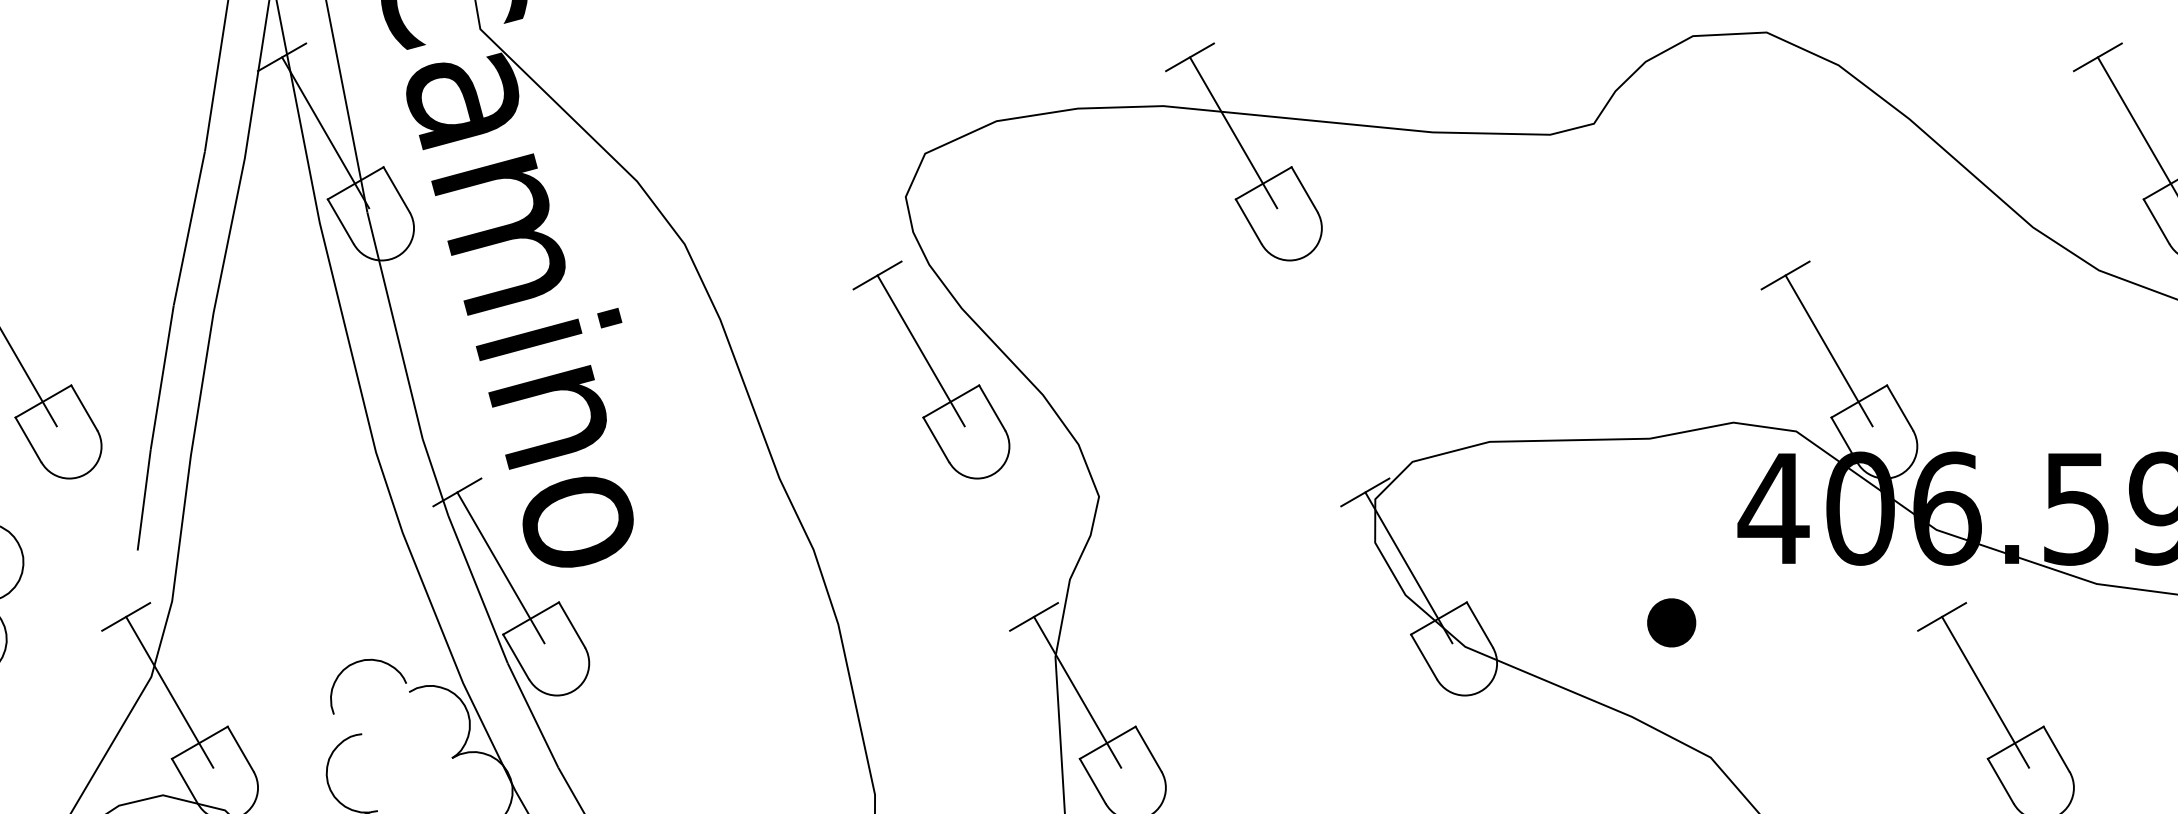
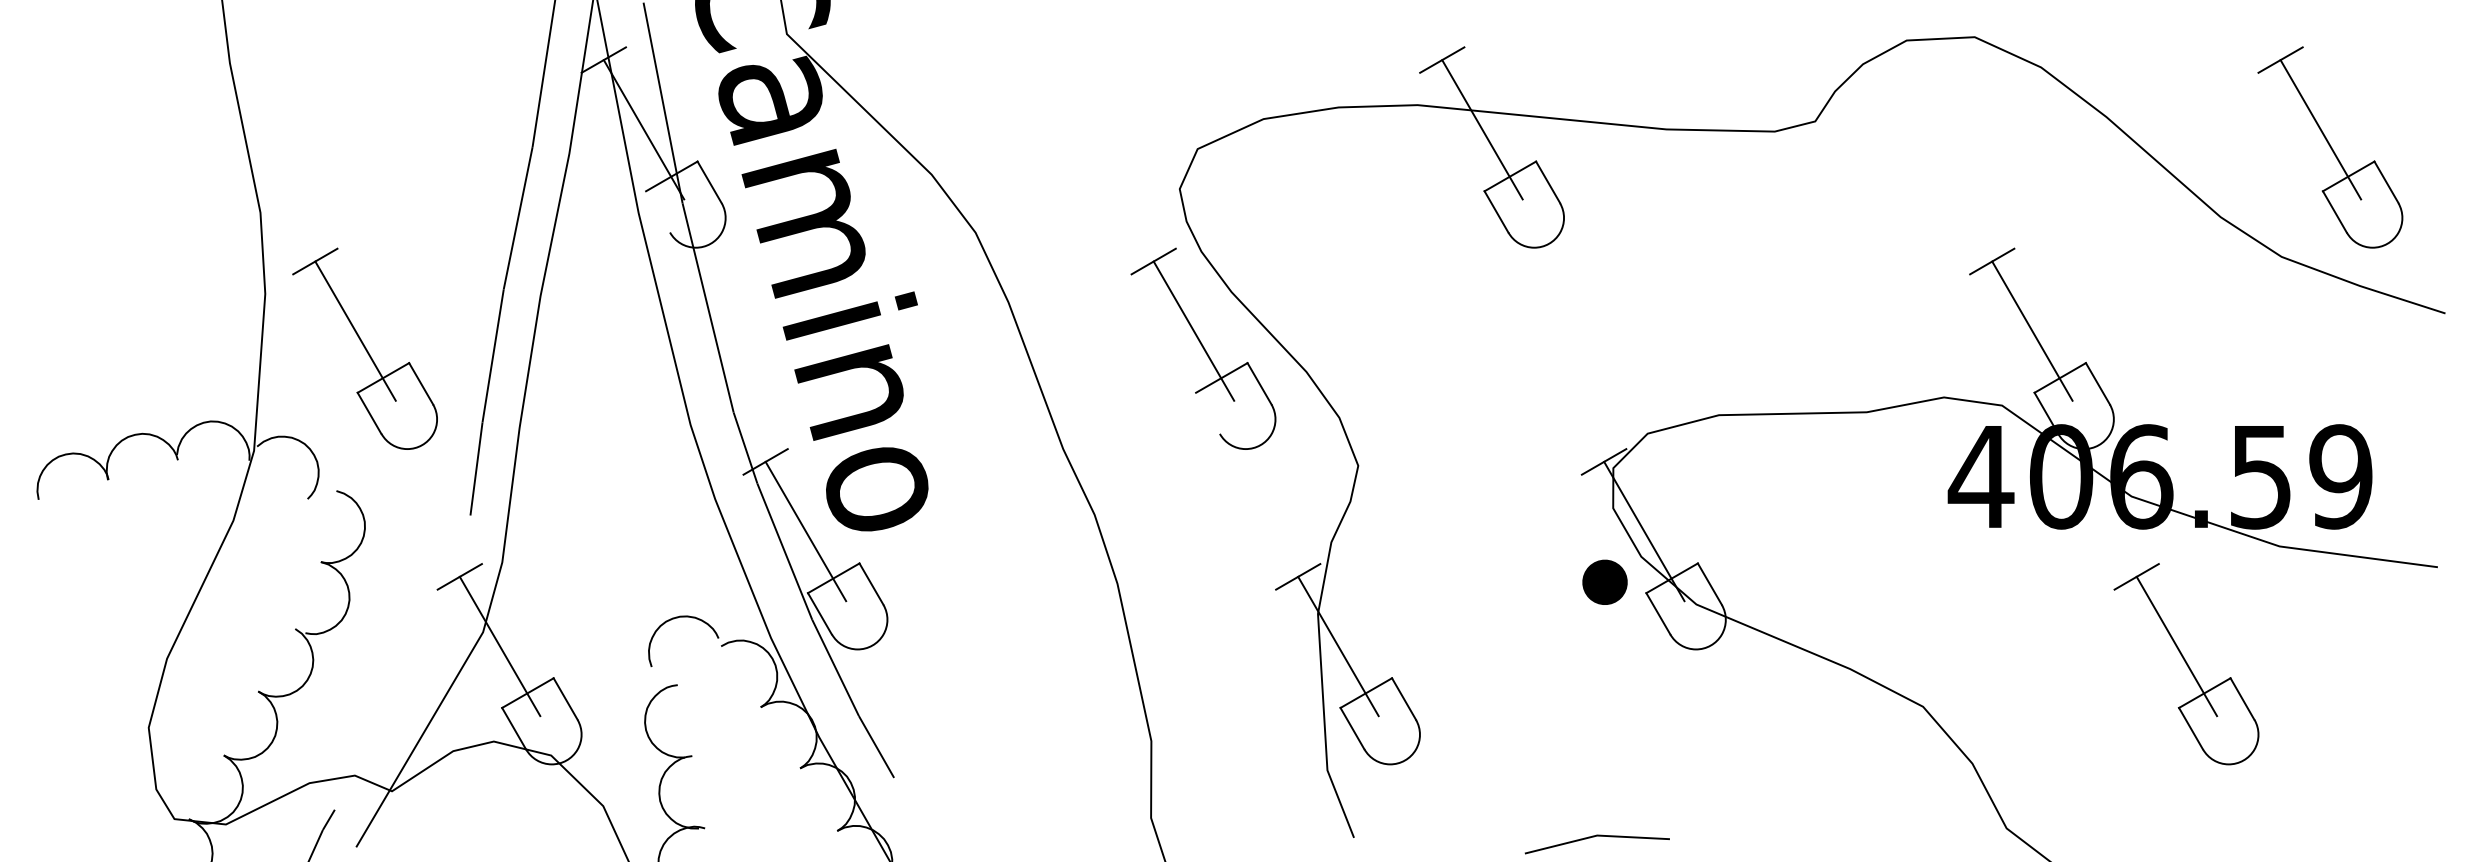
line: (340, 221) -> (657, 211), removed
line: (935, 438) -> (1207, 412), removed
part: (1671, 621) -> (1604, 581), moved

